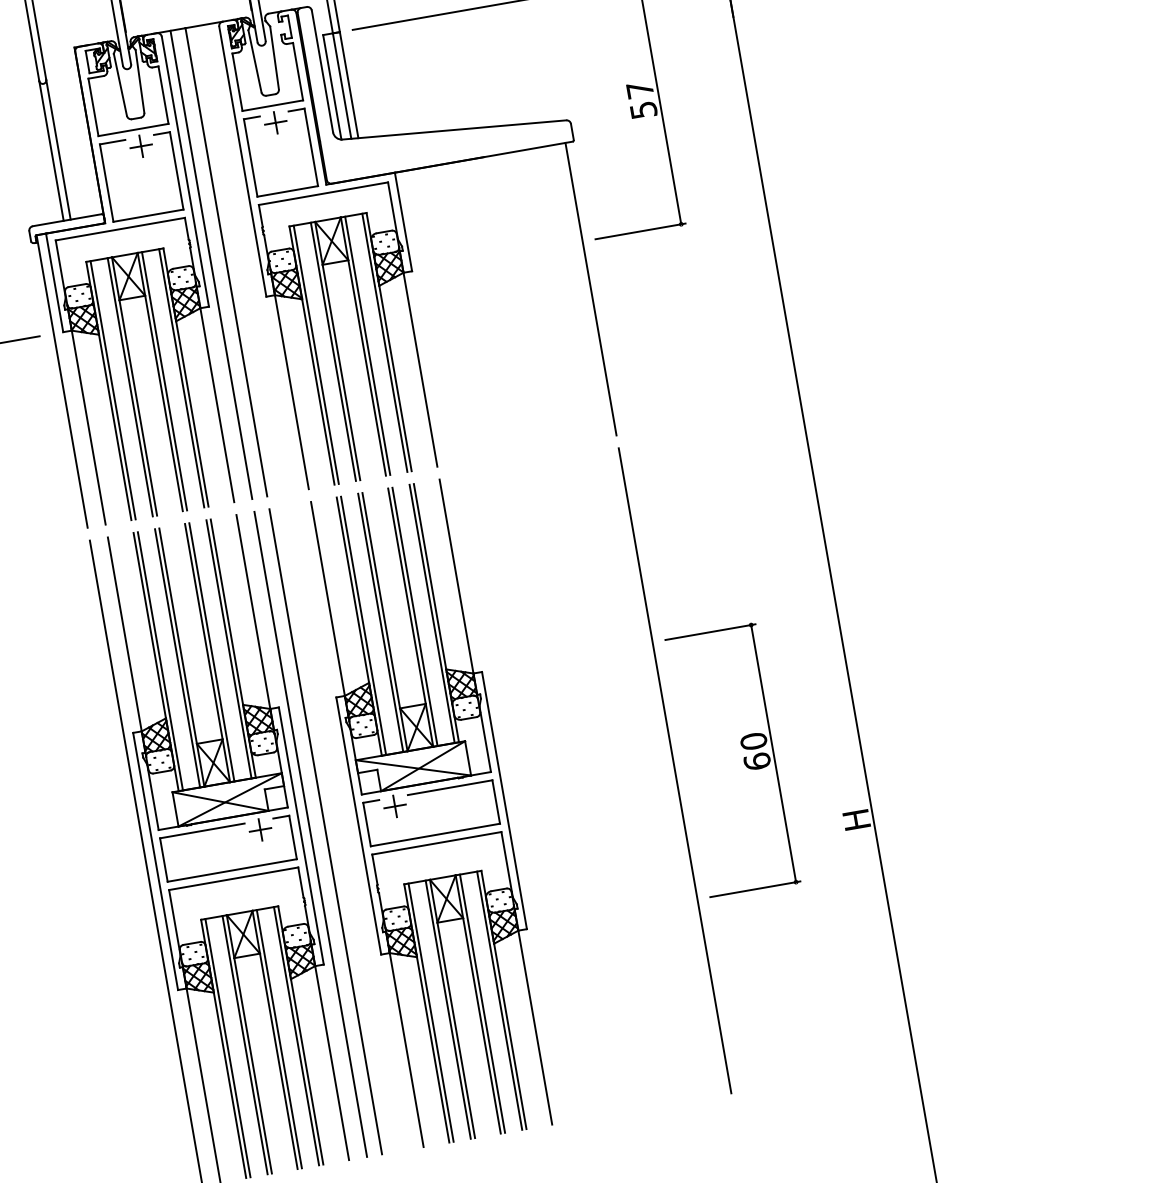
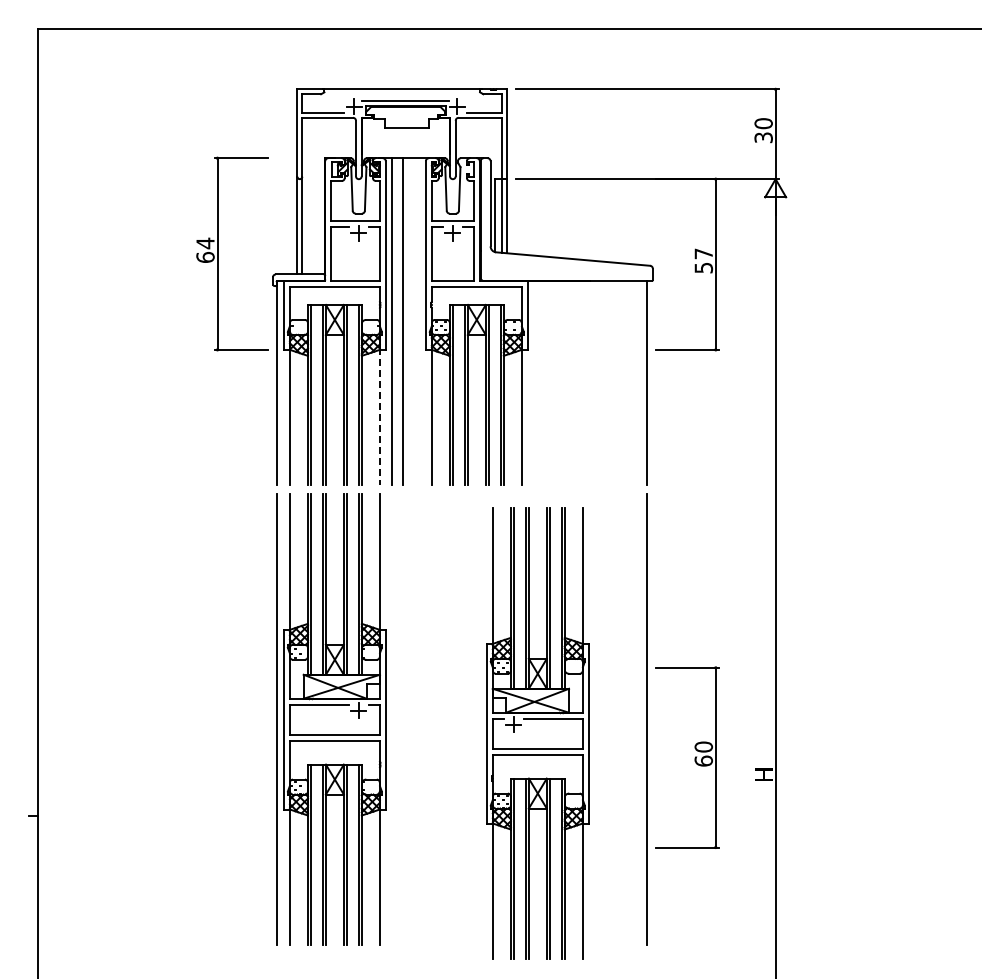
line: (216, 405) -> (379, 417), solid -> dashed
part: (743, 760) -> (694, 758), moved
part: (431, 813) -> (537, 733), moved
line: (325, 831) -> (402, 719), removed
line: (310, 834) -> (392, 719), removed

